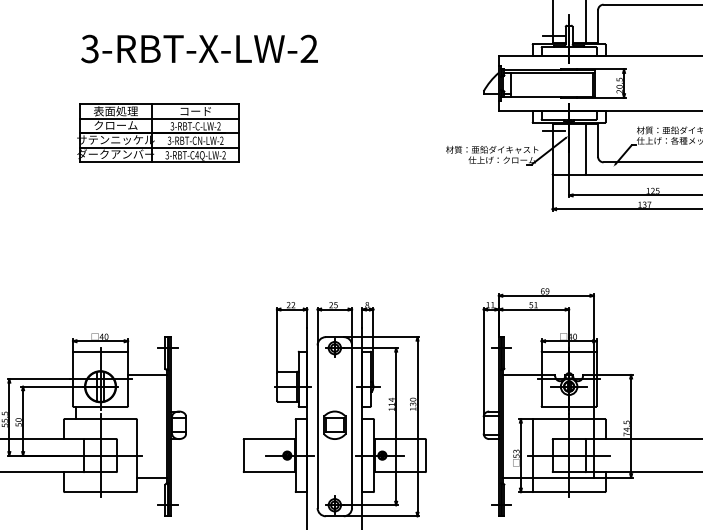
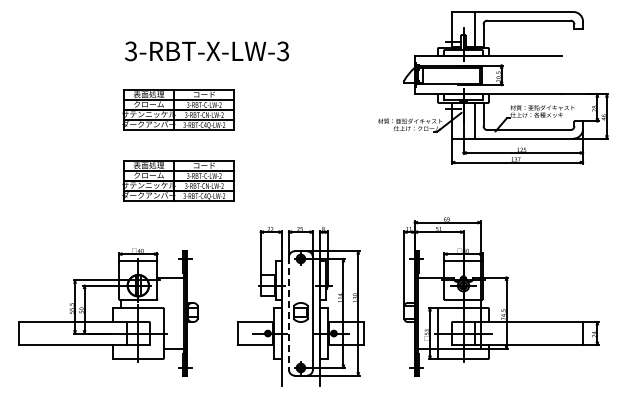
text: (309, 49) -> (283, 51), 3-RBT-X-LW-2 -> 3-RBT-X-LW-3
part: (158, 235) -> (178, 180), added
line: (316, 426) -> (288, 313), solid -> dashed

